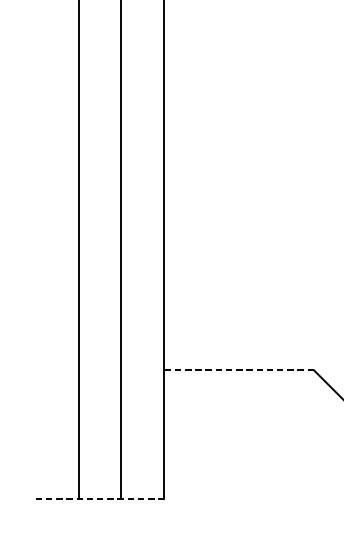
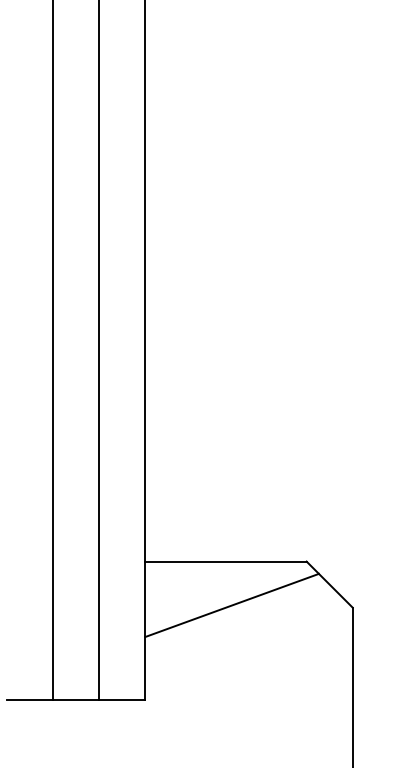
line: (238, 370) -> (225, 561), dashed -> solid
line: (244, 411) -> (231, 605), added
line: (100, 498) -> (76, 699), dashed -> solid

